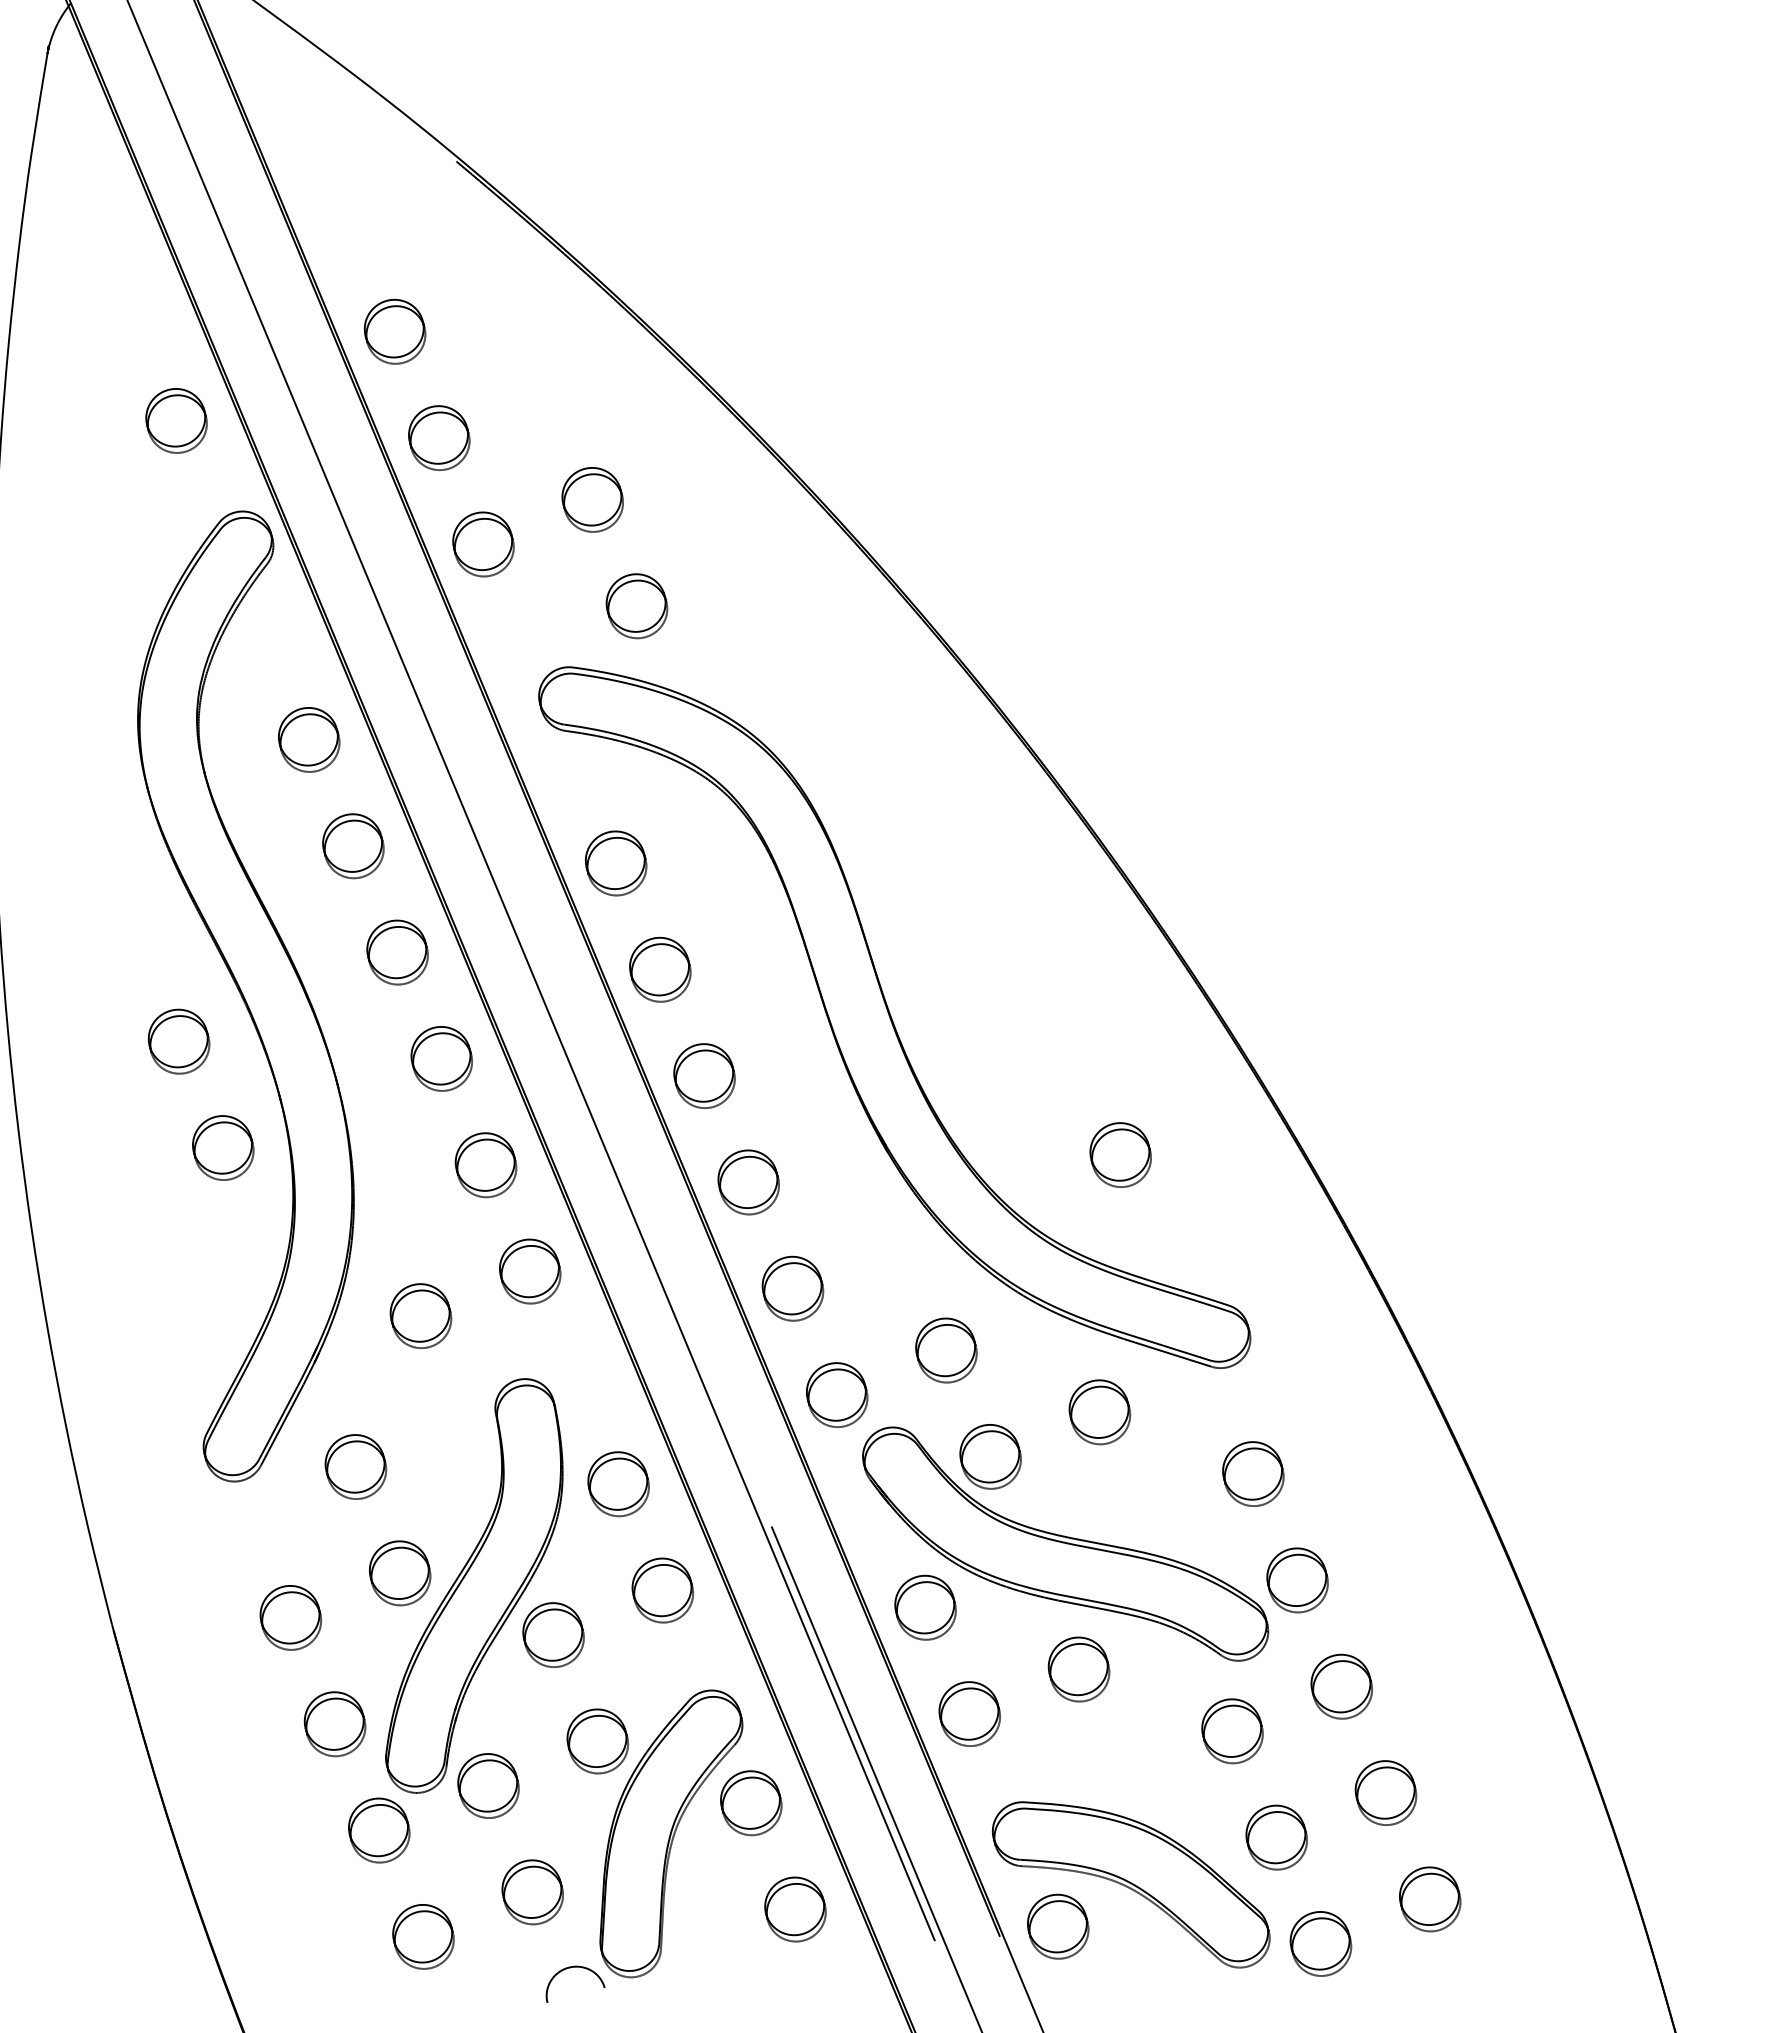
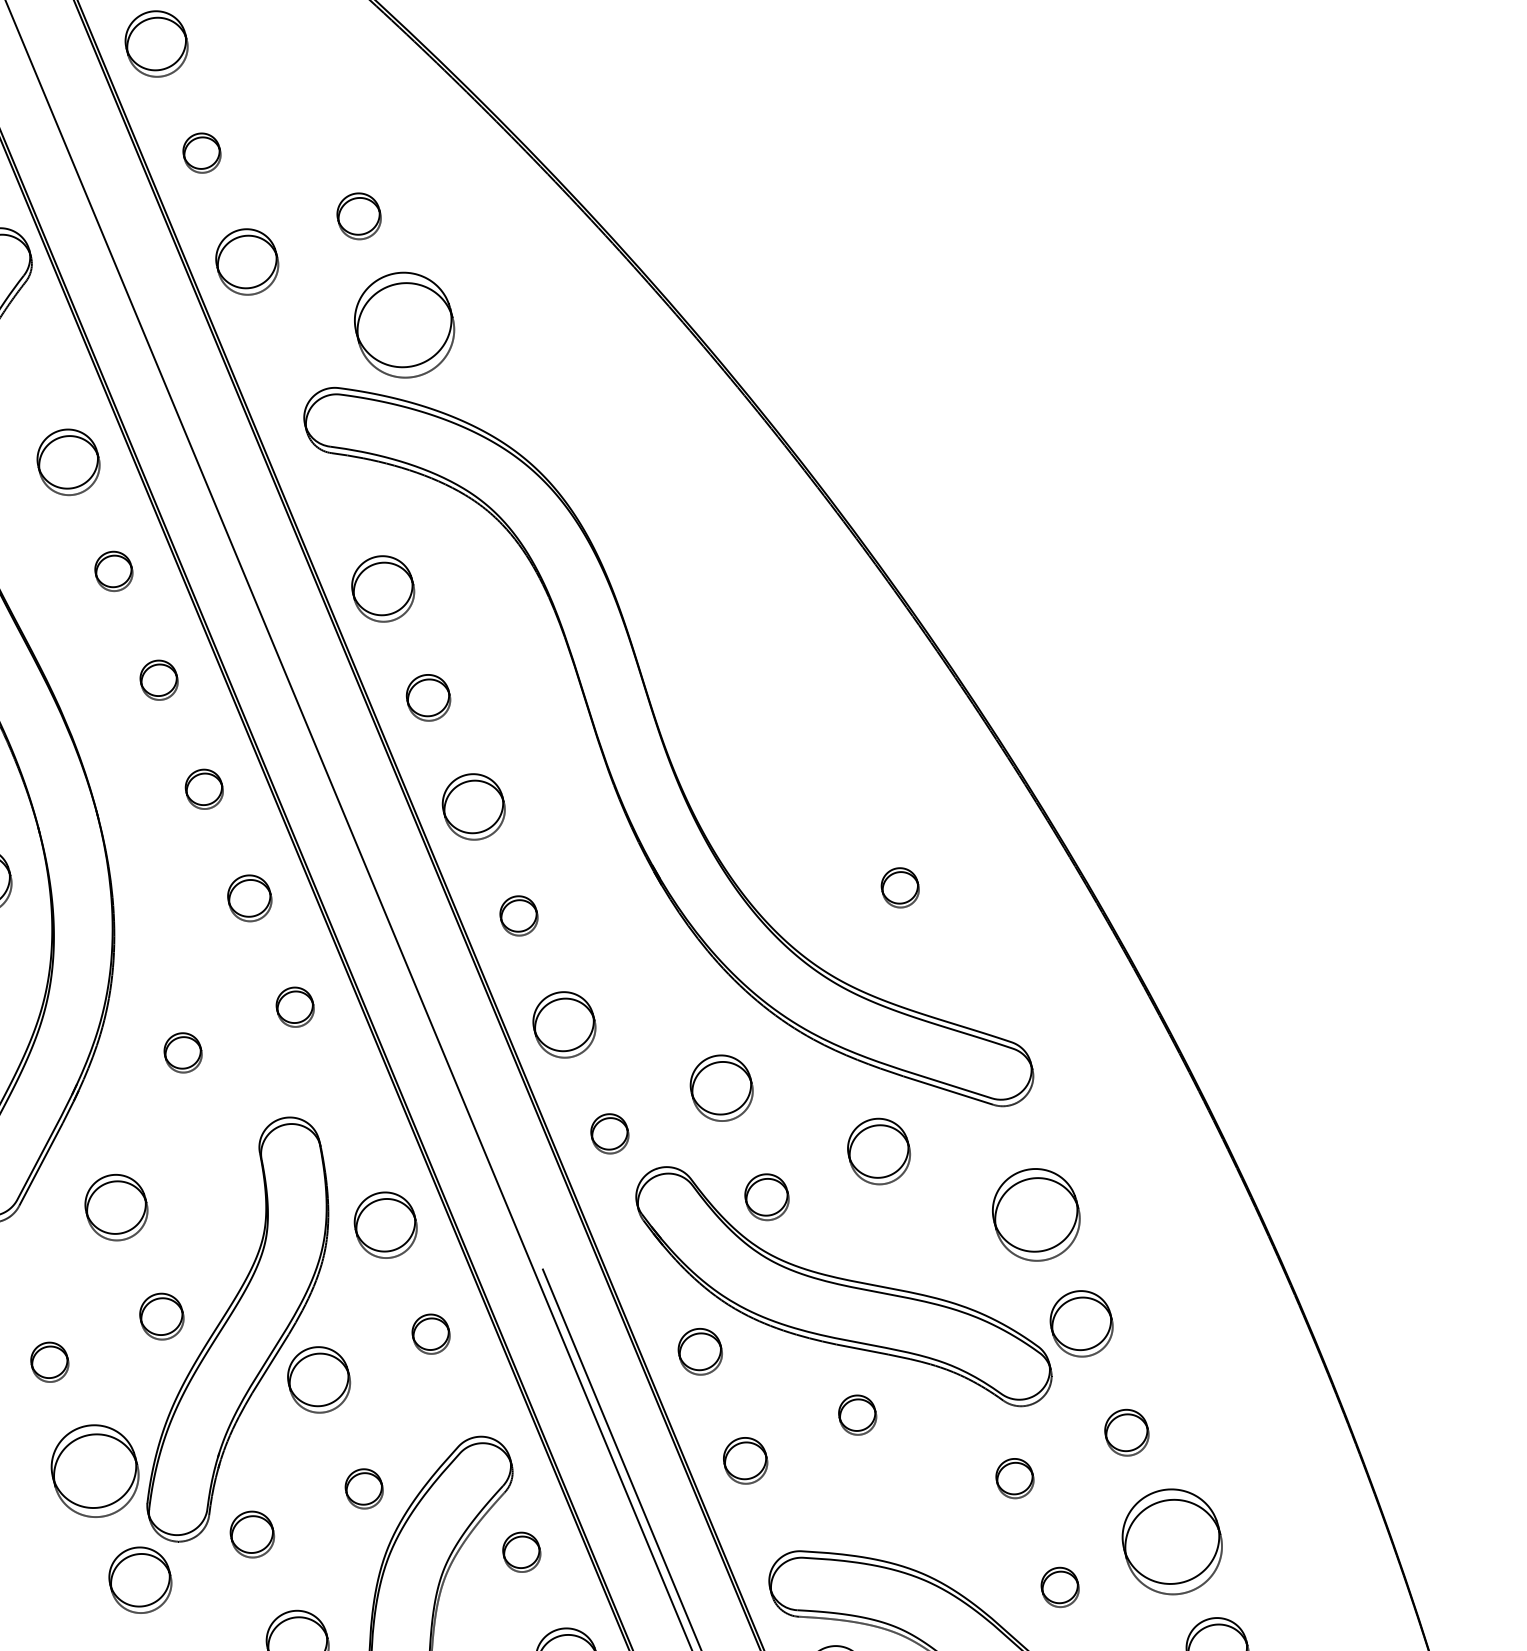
part: (439, 438) -> (202, 153), size x0.6
part: (592, 499) -> (358, 215), size x0.7
part: (636, 606) -> (404, 325), size x1.6
part: (353, 846) -> (113, 571), size x0.6
part: (397, 952) -> (159, 680), size x0.6
part: (660, 969) -> (428, 697), size x0.7
part: (441, 1058) -> (204, 788), size x0.6
part: (1120, 1154) -> (900, 887), size x0.6
part: (485, 1165) -> (249, 898), size x0.7
part: (748, 1182) -> (518, 915), size x0.6
part: (530, 1271) -> (295, 1007), size x0.6
part: (420, 1315) -> (182, 1052), size x0.6
part: (837, 1394) -> (610, 1133), size x0.6
part: (990, 1456) -> (766, 1196), size x0.7
part: (1253, 1473) -> (1036, 1214), size x1.4
part: (400, 1573) -> (162, 1316), size x0.7
part: (662, 1590) -> (430, 1334), size x0.6
part: (925, 1607) -> (700, 1351), size x0.7
part: (290, 1617) -> (49, 1361), size x0.6
part: (1078, 1669) -> (857, 1415), size x0.6
part: (1341, 1686) -> (1126, 1432), size x0.7
part: (969, 1713) -> (745, 1460), size x0.7
part: (334, 1724) -> (94, 1471), size x1.4
part: (1232, 1731) -> (1014, 1478), size x0.6
part: (597, 1741) -> (364, 1488), size x0.6
part: (488, 1785) -> (252, 1534), size x0.7
part: (1385, 1792) -> (1171, 1541), size x1.6
part: (751, 1803) -> (521, 1552), size x0.6
part: (1276, 1837) -> (1060, 1587), size x0.6

